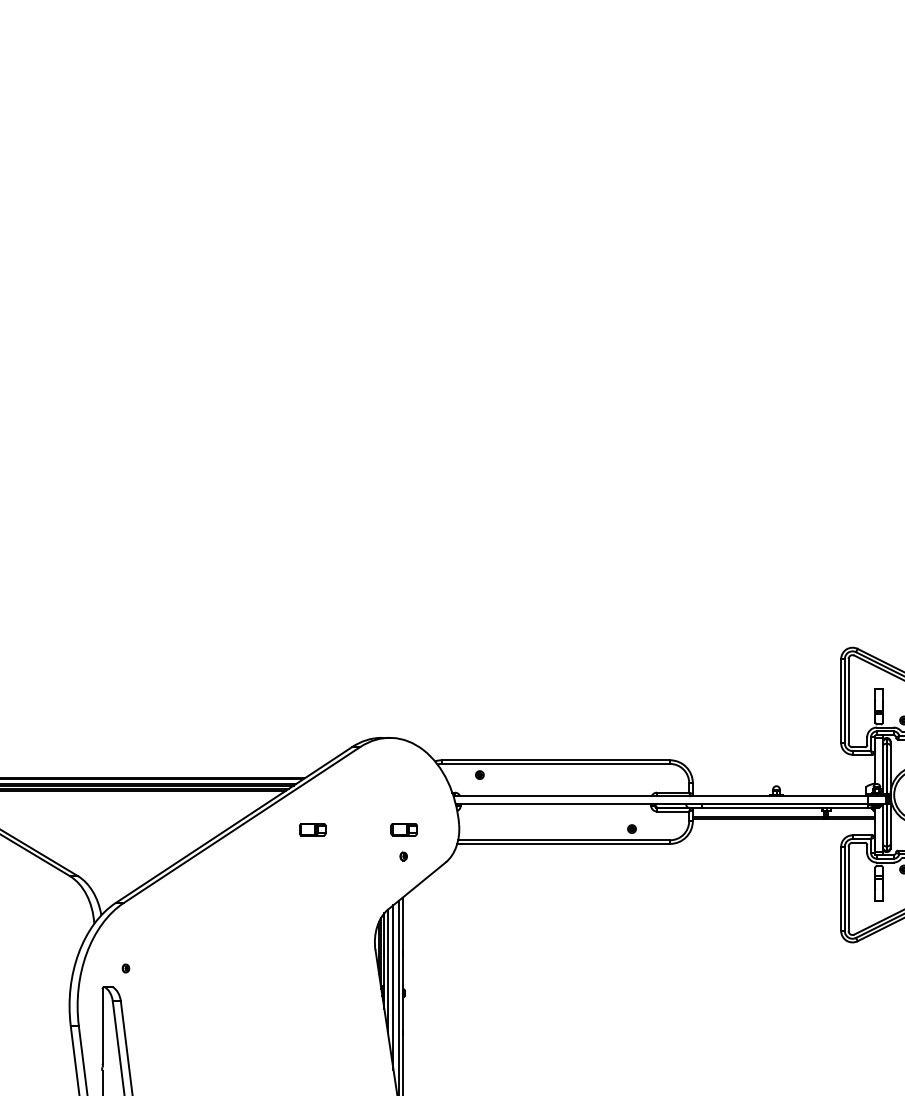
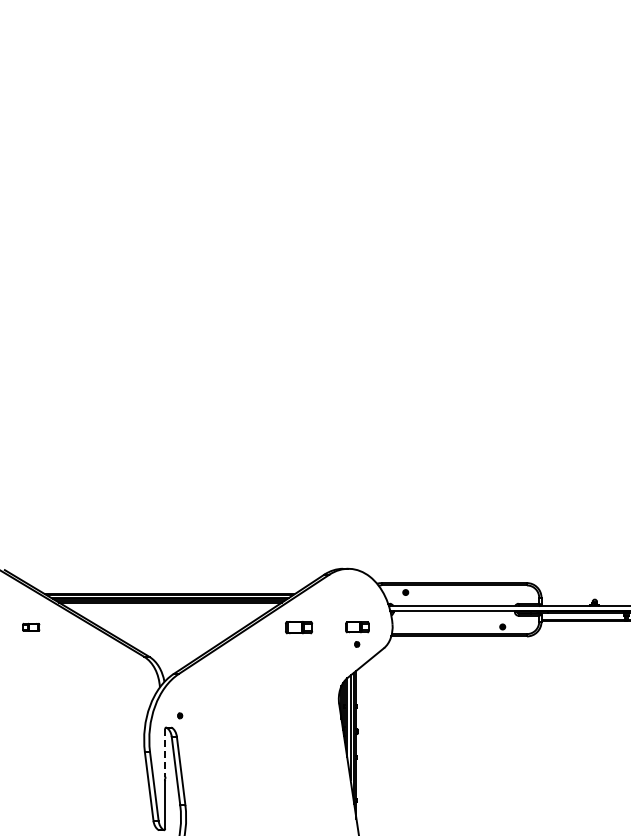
part: (313, 828) -> (299, 626), size x1.6
part: (404, 829) -> (357, 627), size x1.4
line: (103, 1026) -> (165, 752), solid -> dashed

